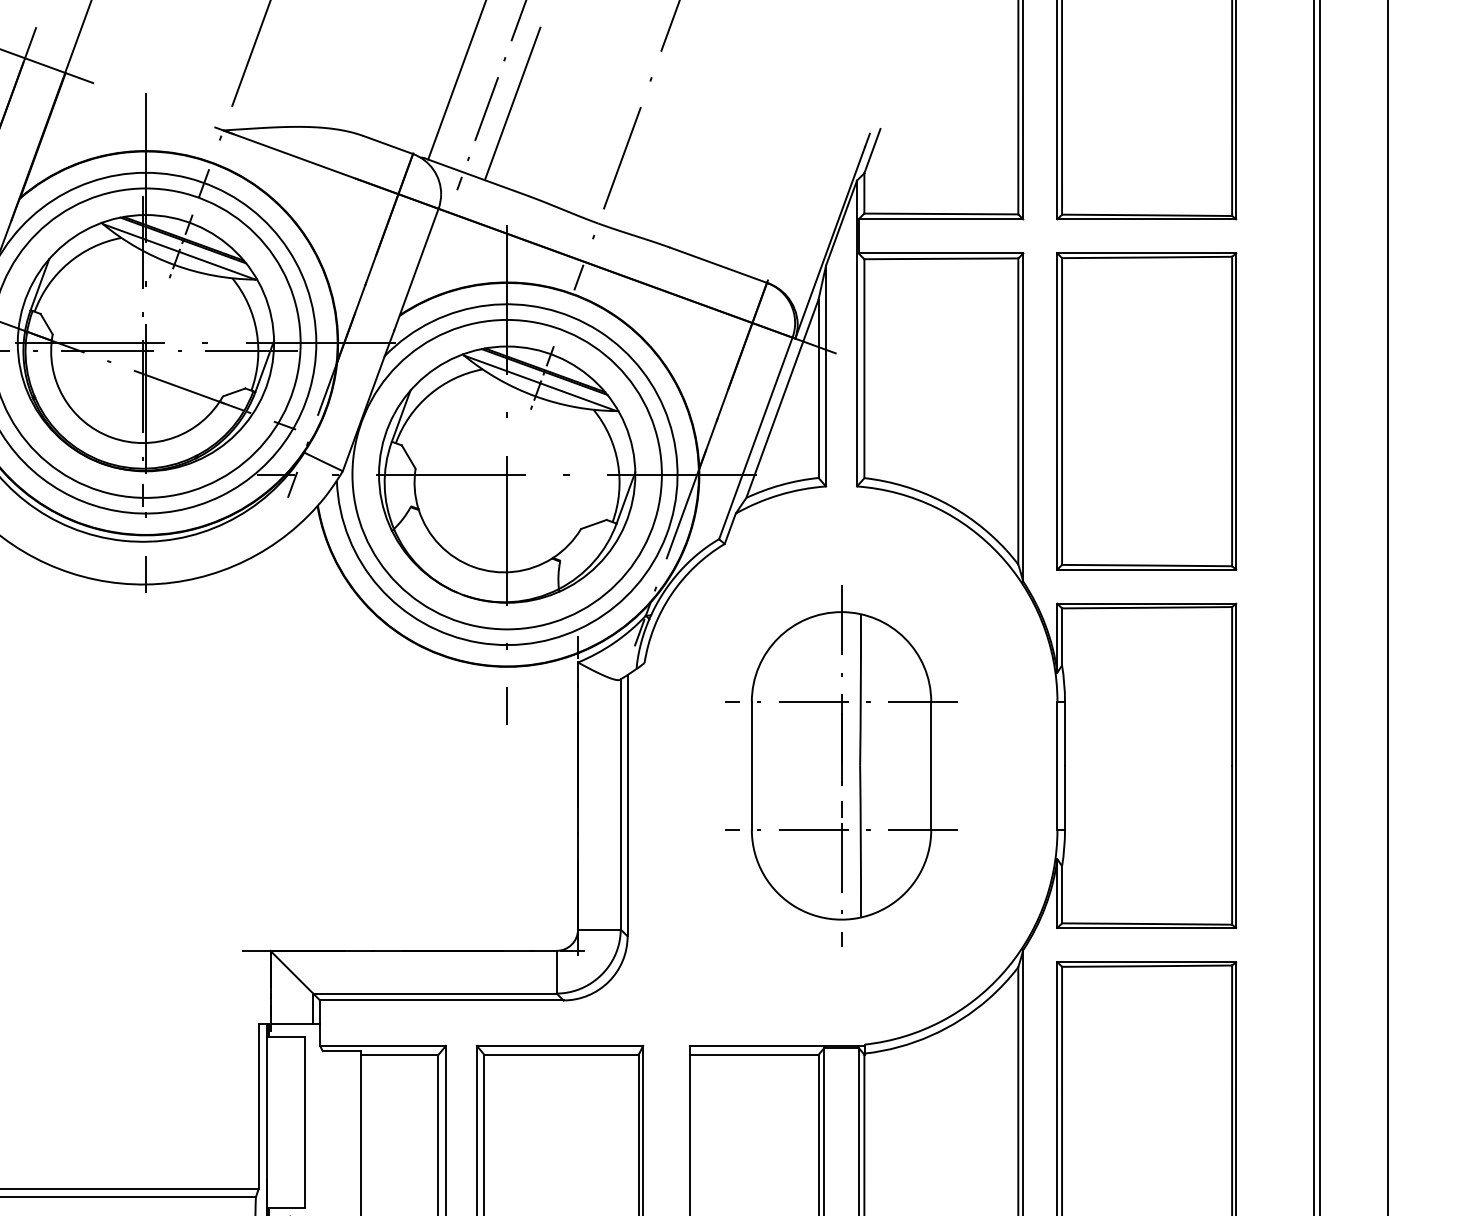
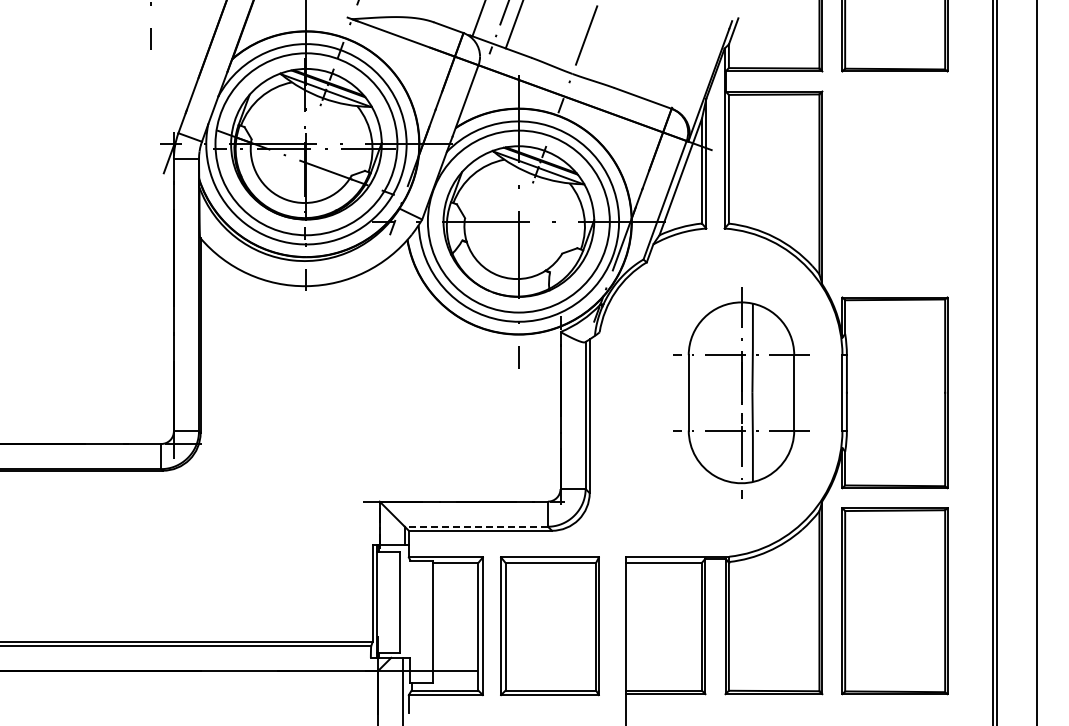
part: (1145, 411) -> (894, 184), removed
part: (841, 765) -> (741, 392), moved
line: (435, 993) -> (476, 526), solid -> dashed

